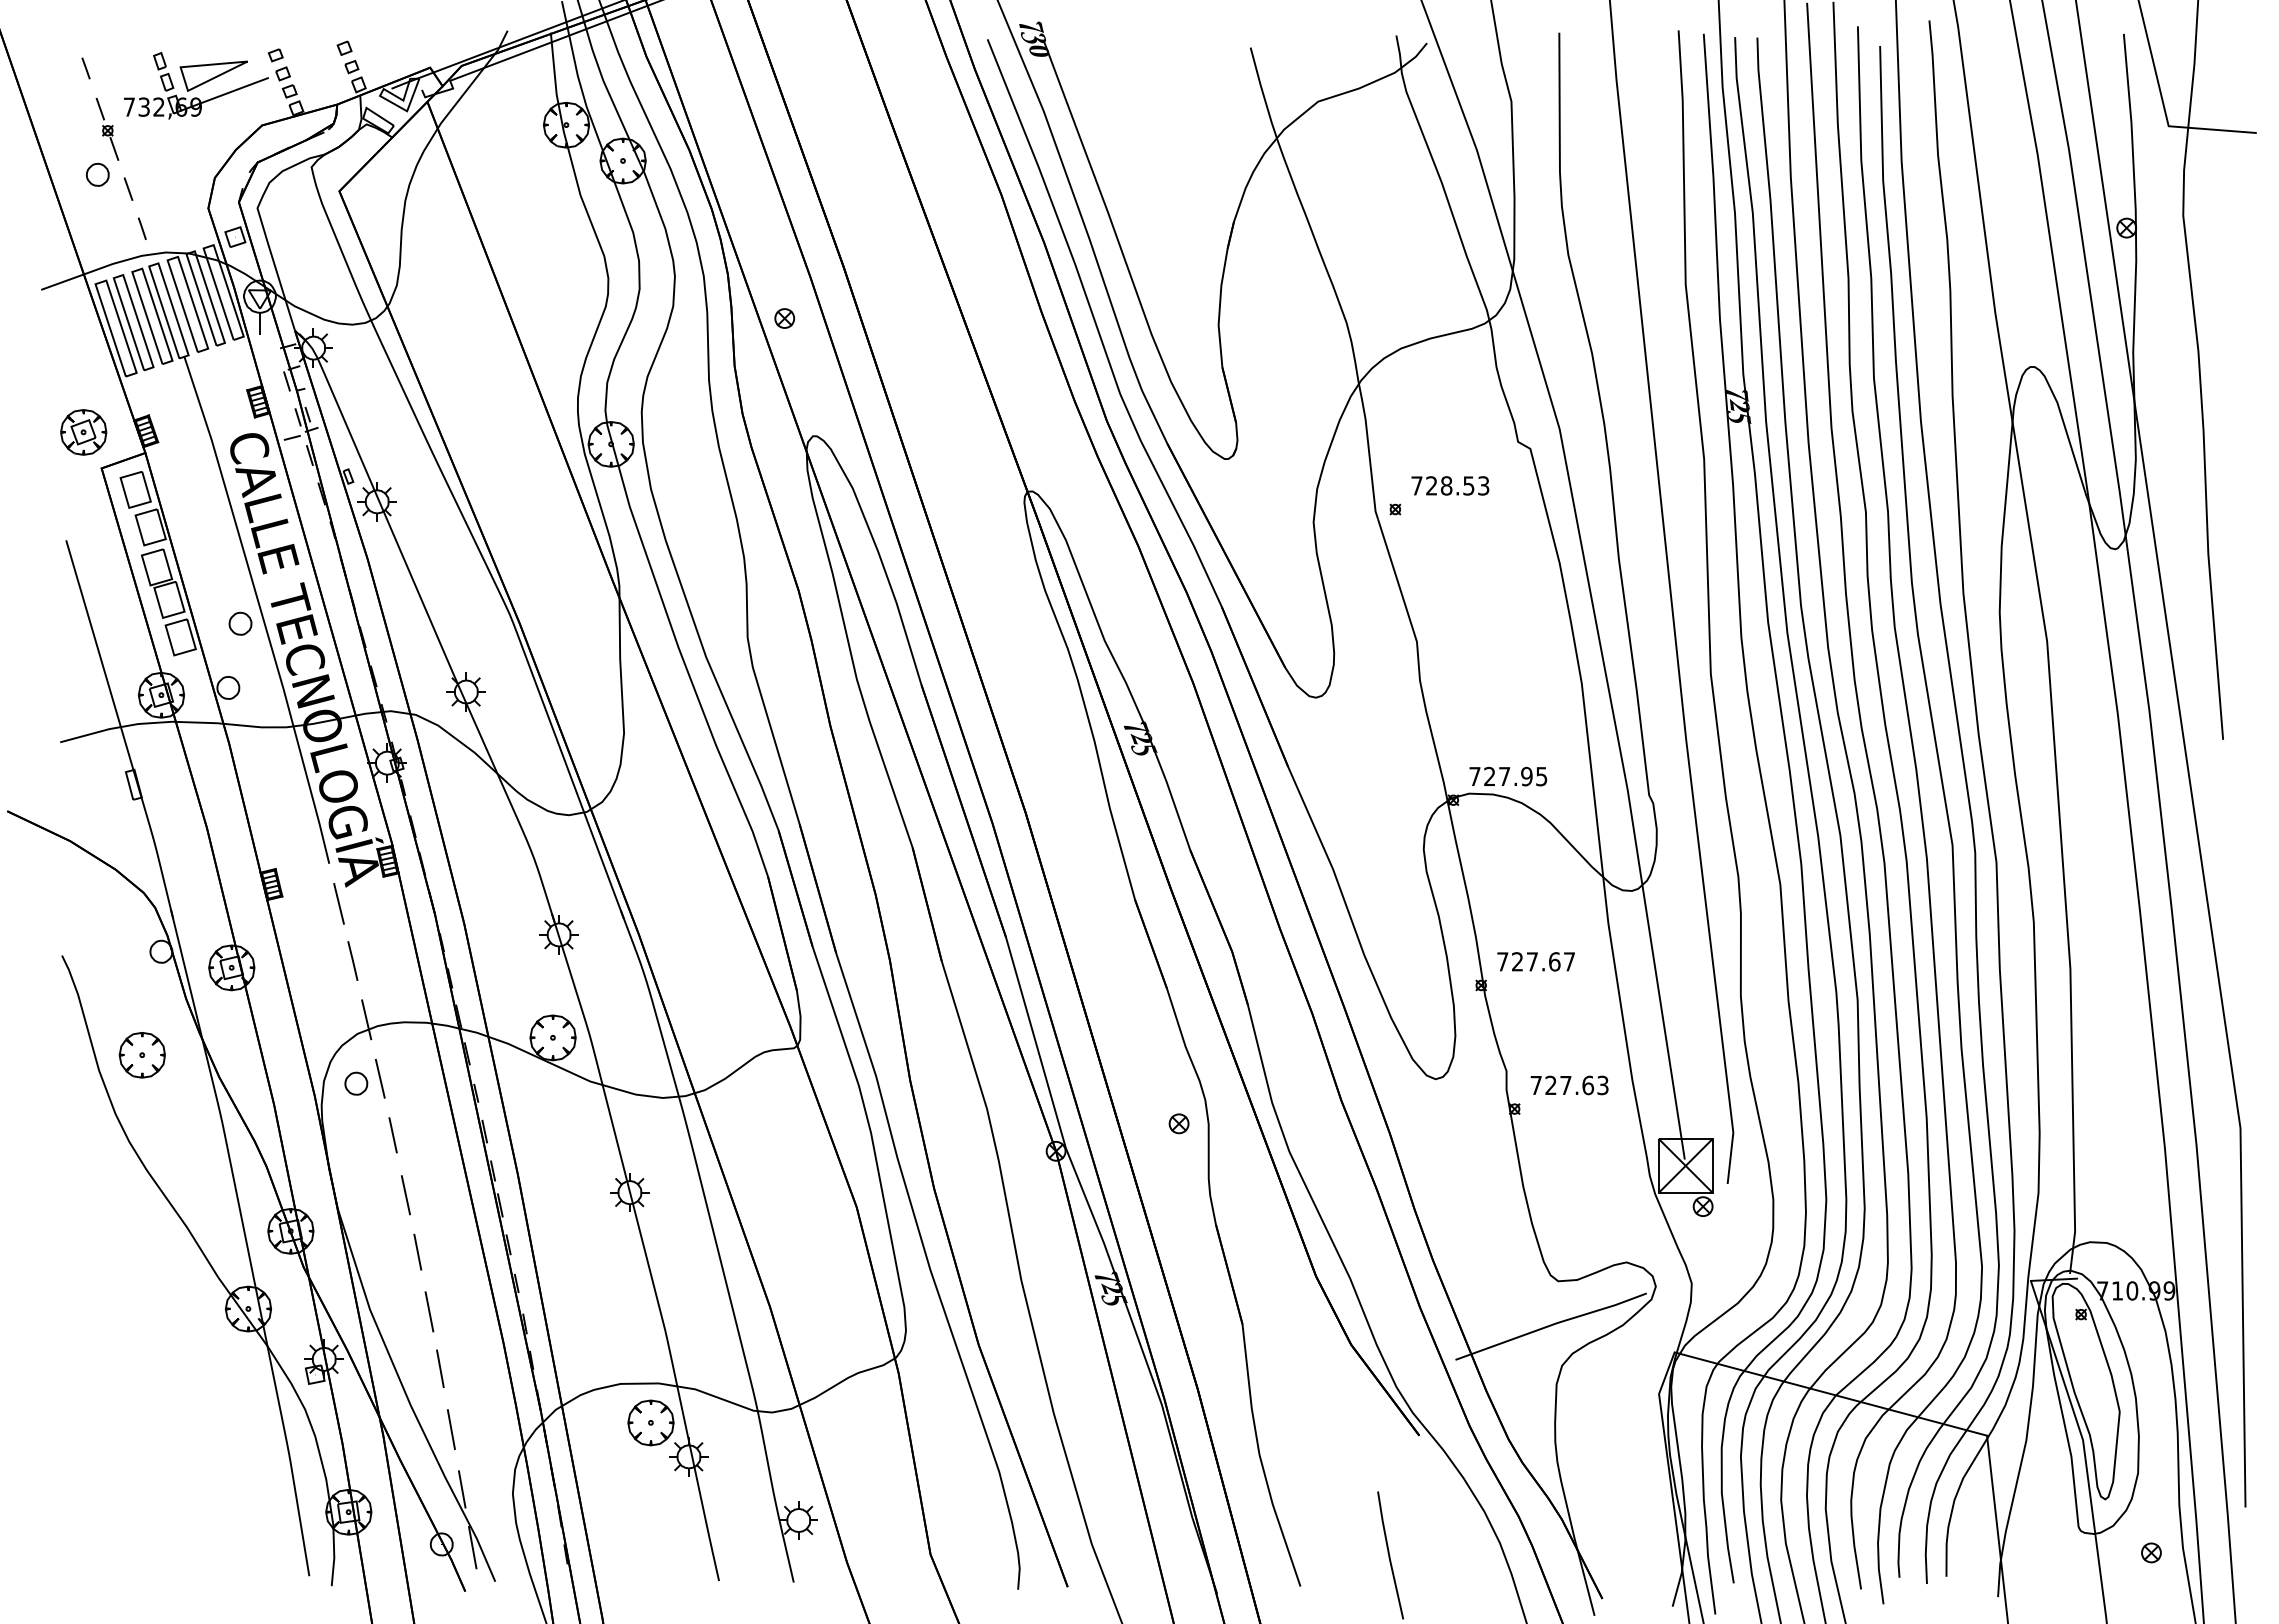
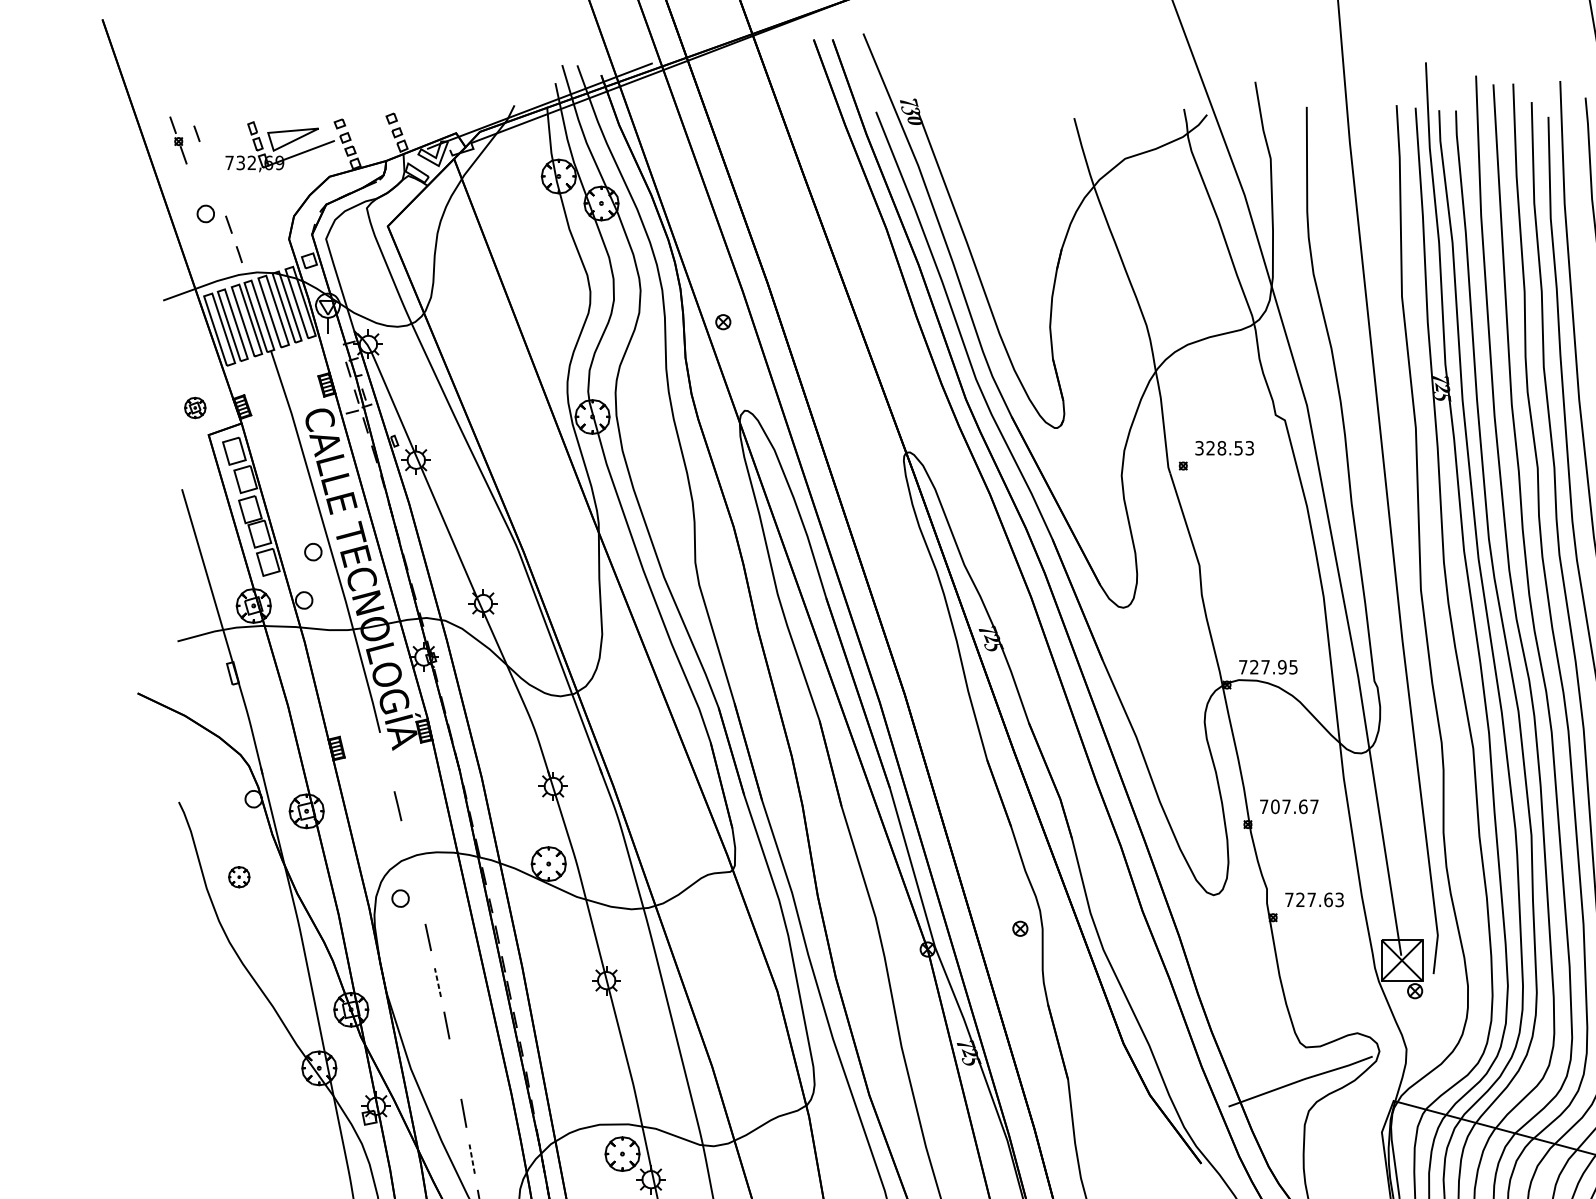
part: (107, 128) -> (178, 139), moved
part: (83, 432) -> (195, 408), size x0.6
text: (1416, 485) -> (1199, 447), 728.53 -> 328.53
line: (338, 903) -> (387, 762), removed
text: (1517, 961) -> (1275, 806), 727.67 -> 707.67
line: (366, 1019) -> (408, 850), removed
part: (141, 1055) -> (238, 877), size x0.6
line: (379, 1078) -> (418, 894), removed
line: (405, 1194) -> (437, 982), solid -> dashed
line: (429, 1311) -> (455, 1070), removed
line: (451, 1429) -> (472, 1159), solid -> dashed

